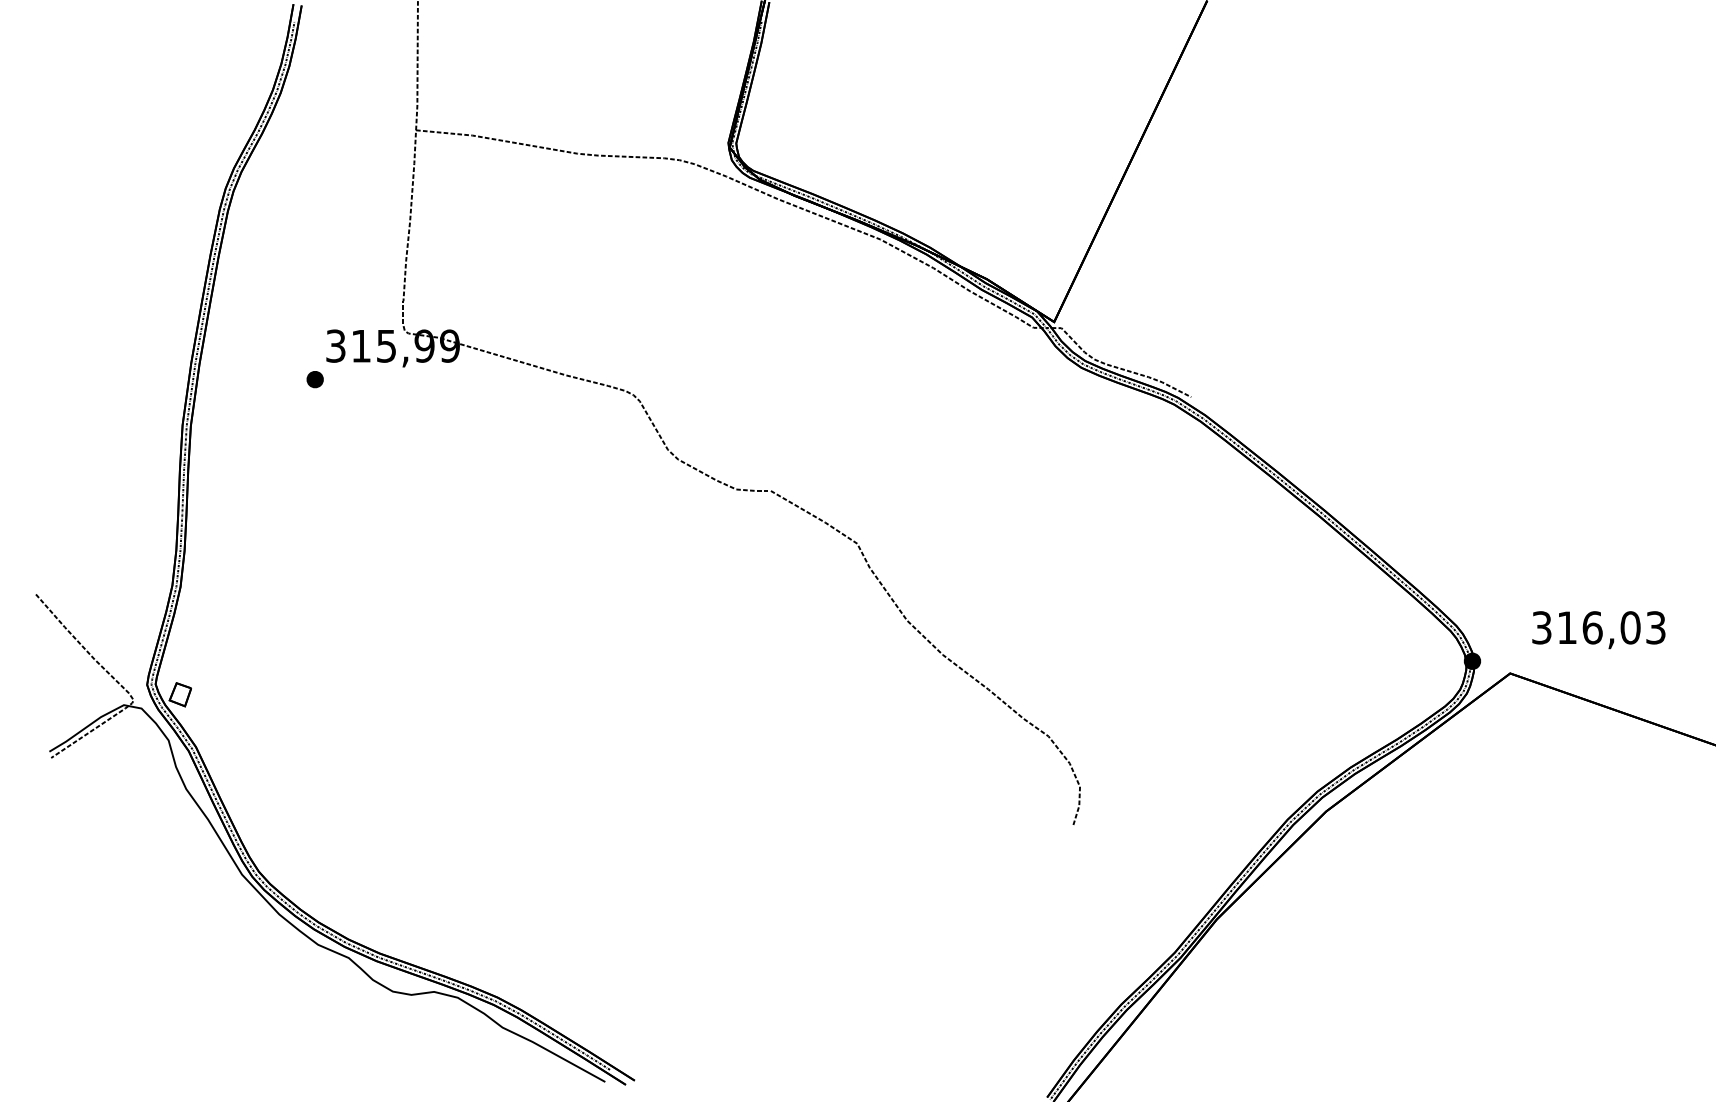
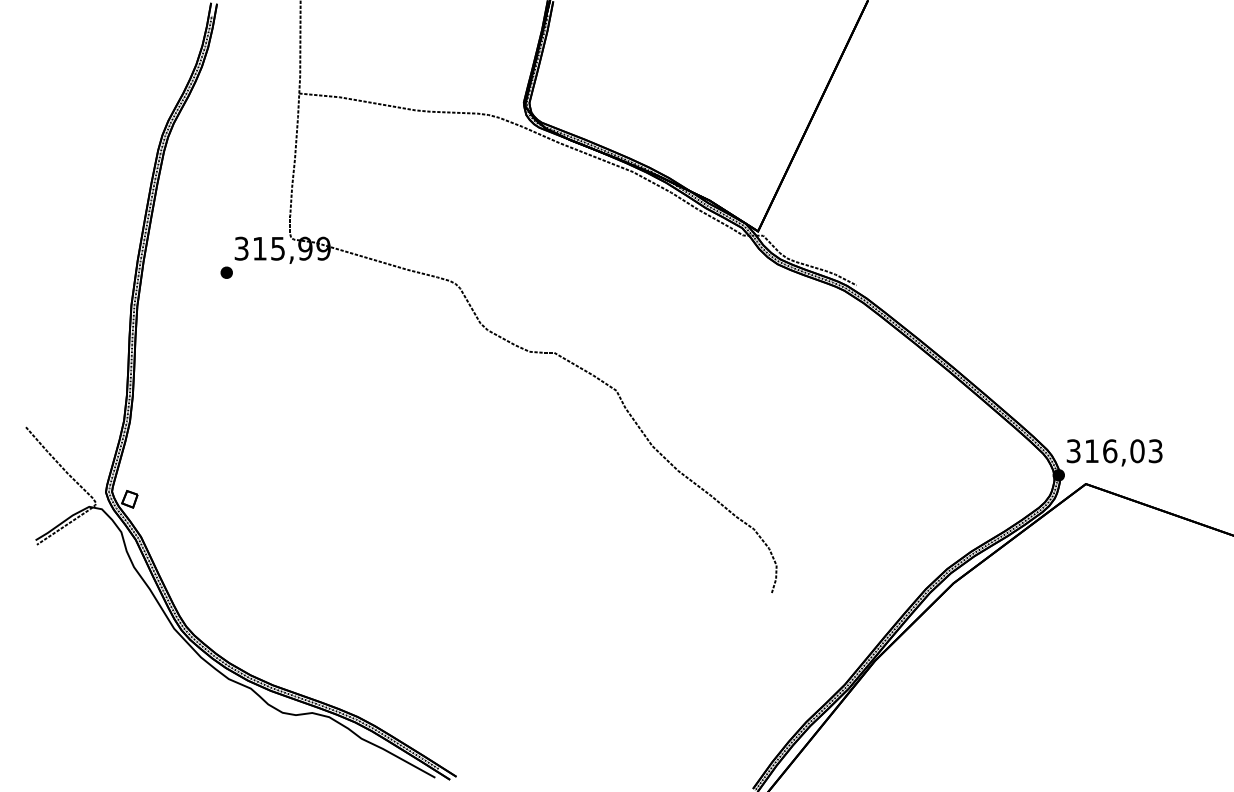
text: (1598, 629) -> (1114, 452), moved

